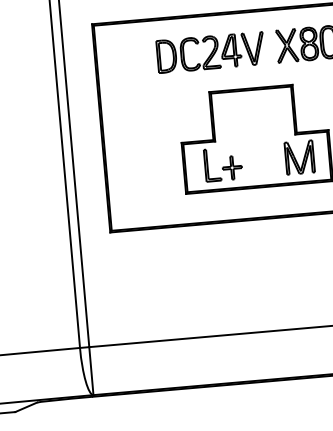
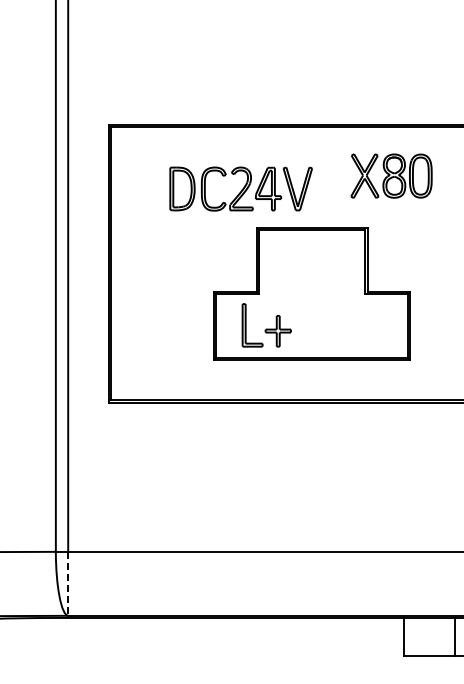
part: (210, 52) -> (240, 188), moved
part: (299, 157) -> (368, 325), removed
line: (91, 370) -> (68, 583), solid -> dashed

